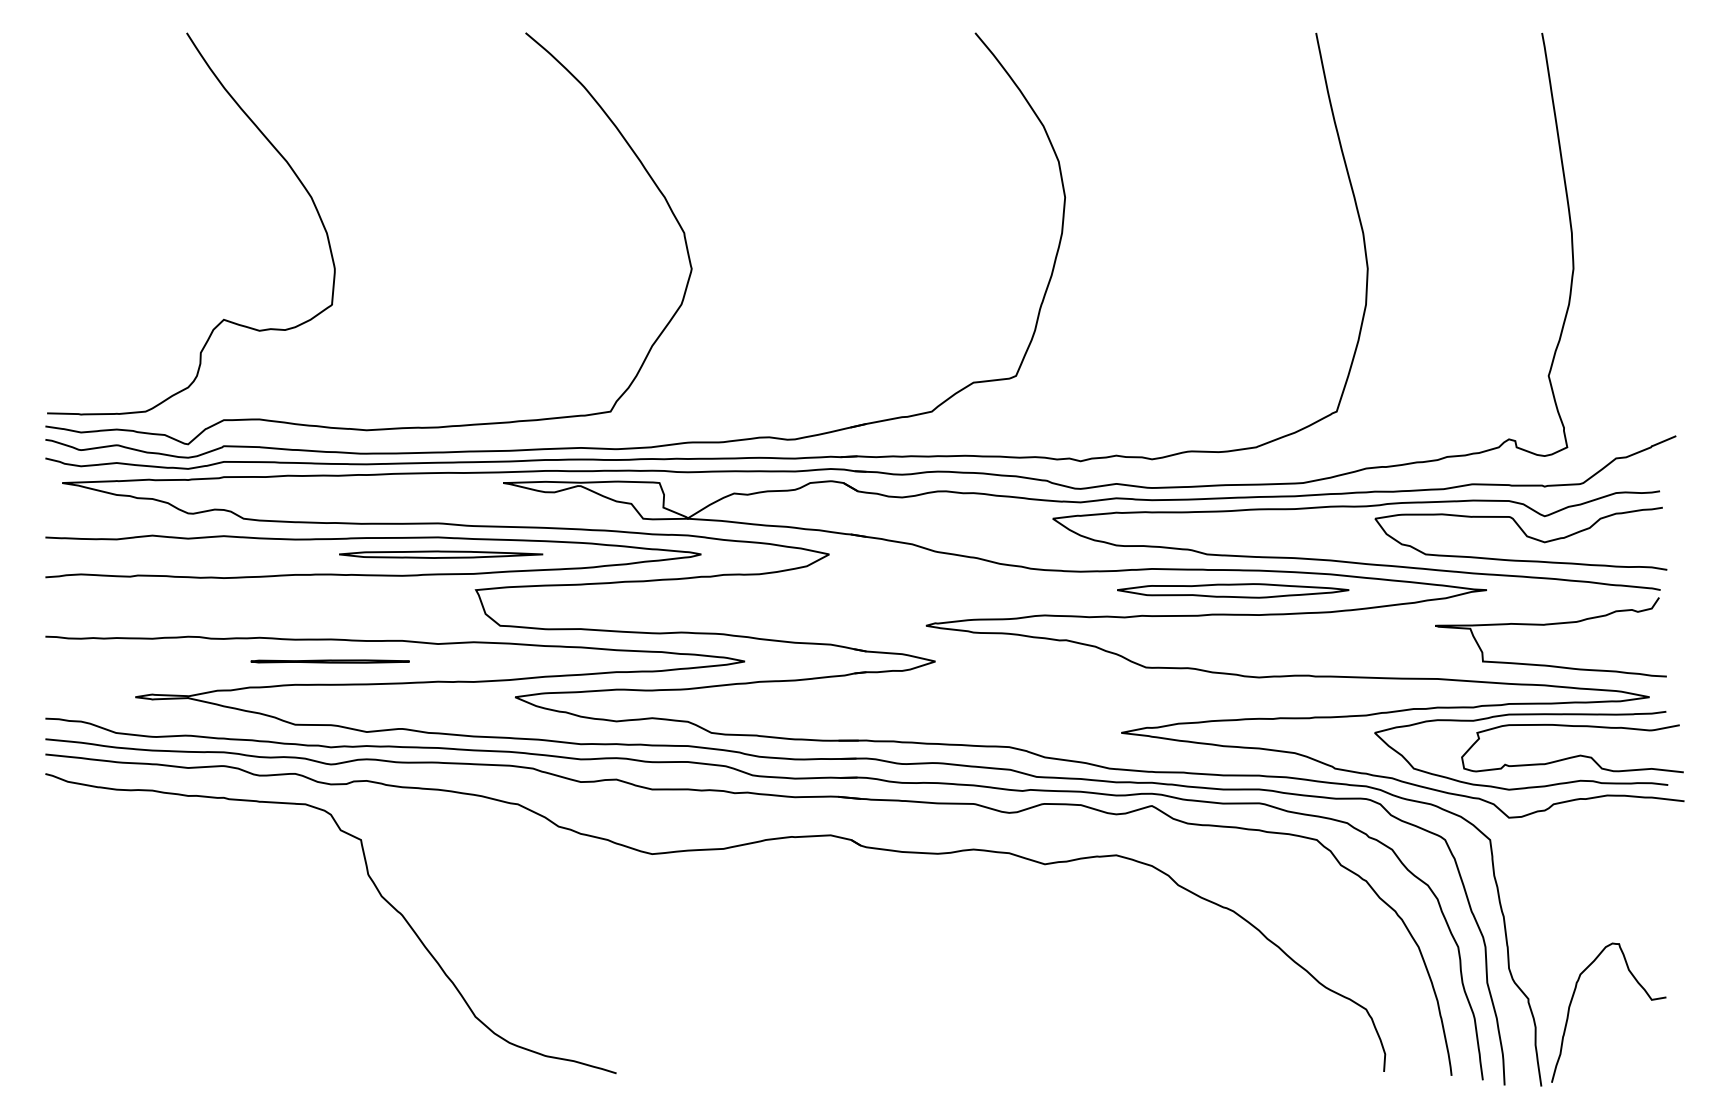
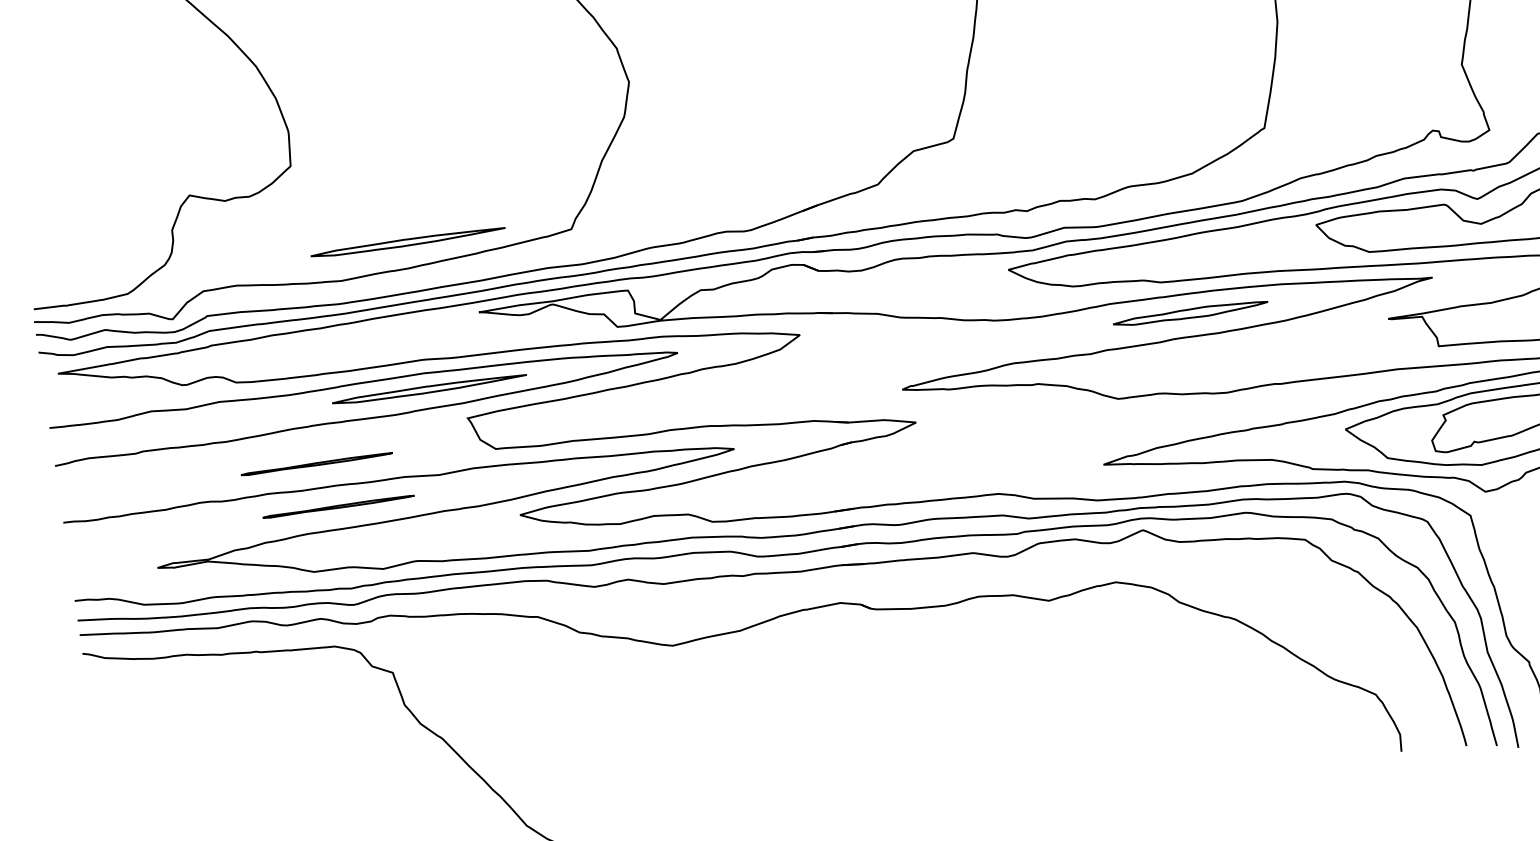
part: (441, 400) -> (408, 242), added
part: (1233, 590) -> (1190, 313), size x0.7
line: (313, 614) -> (316, 464), added

